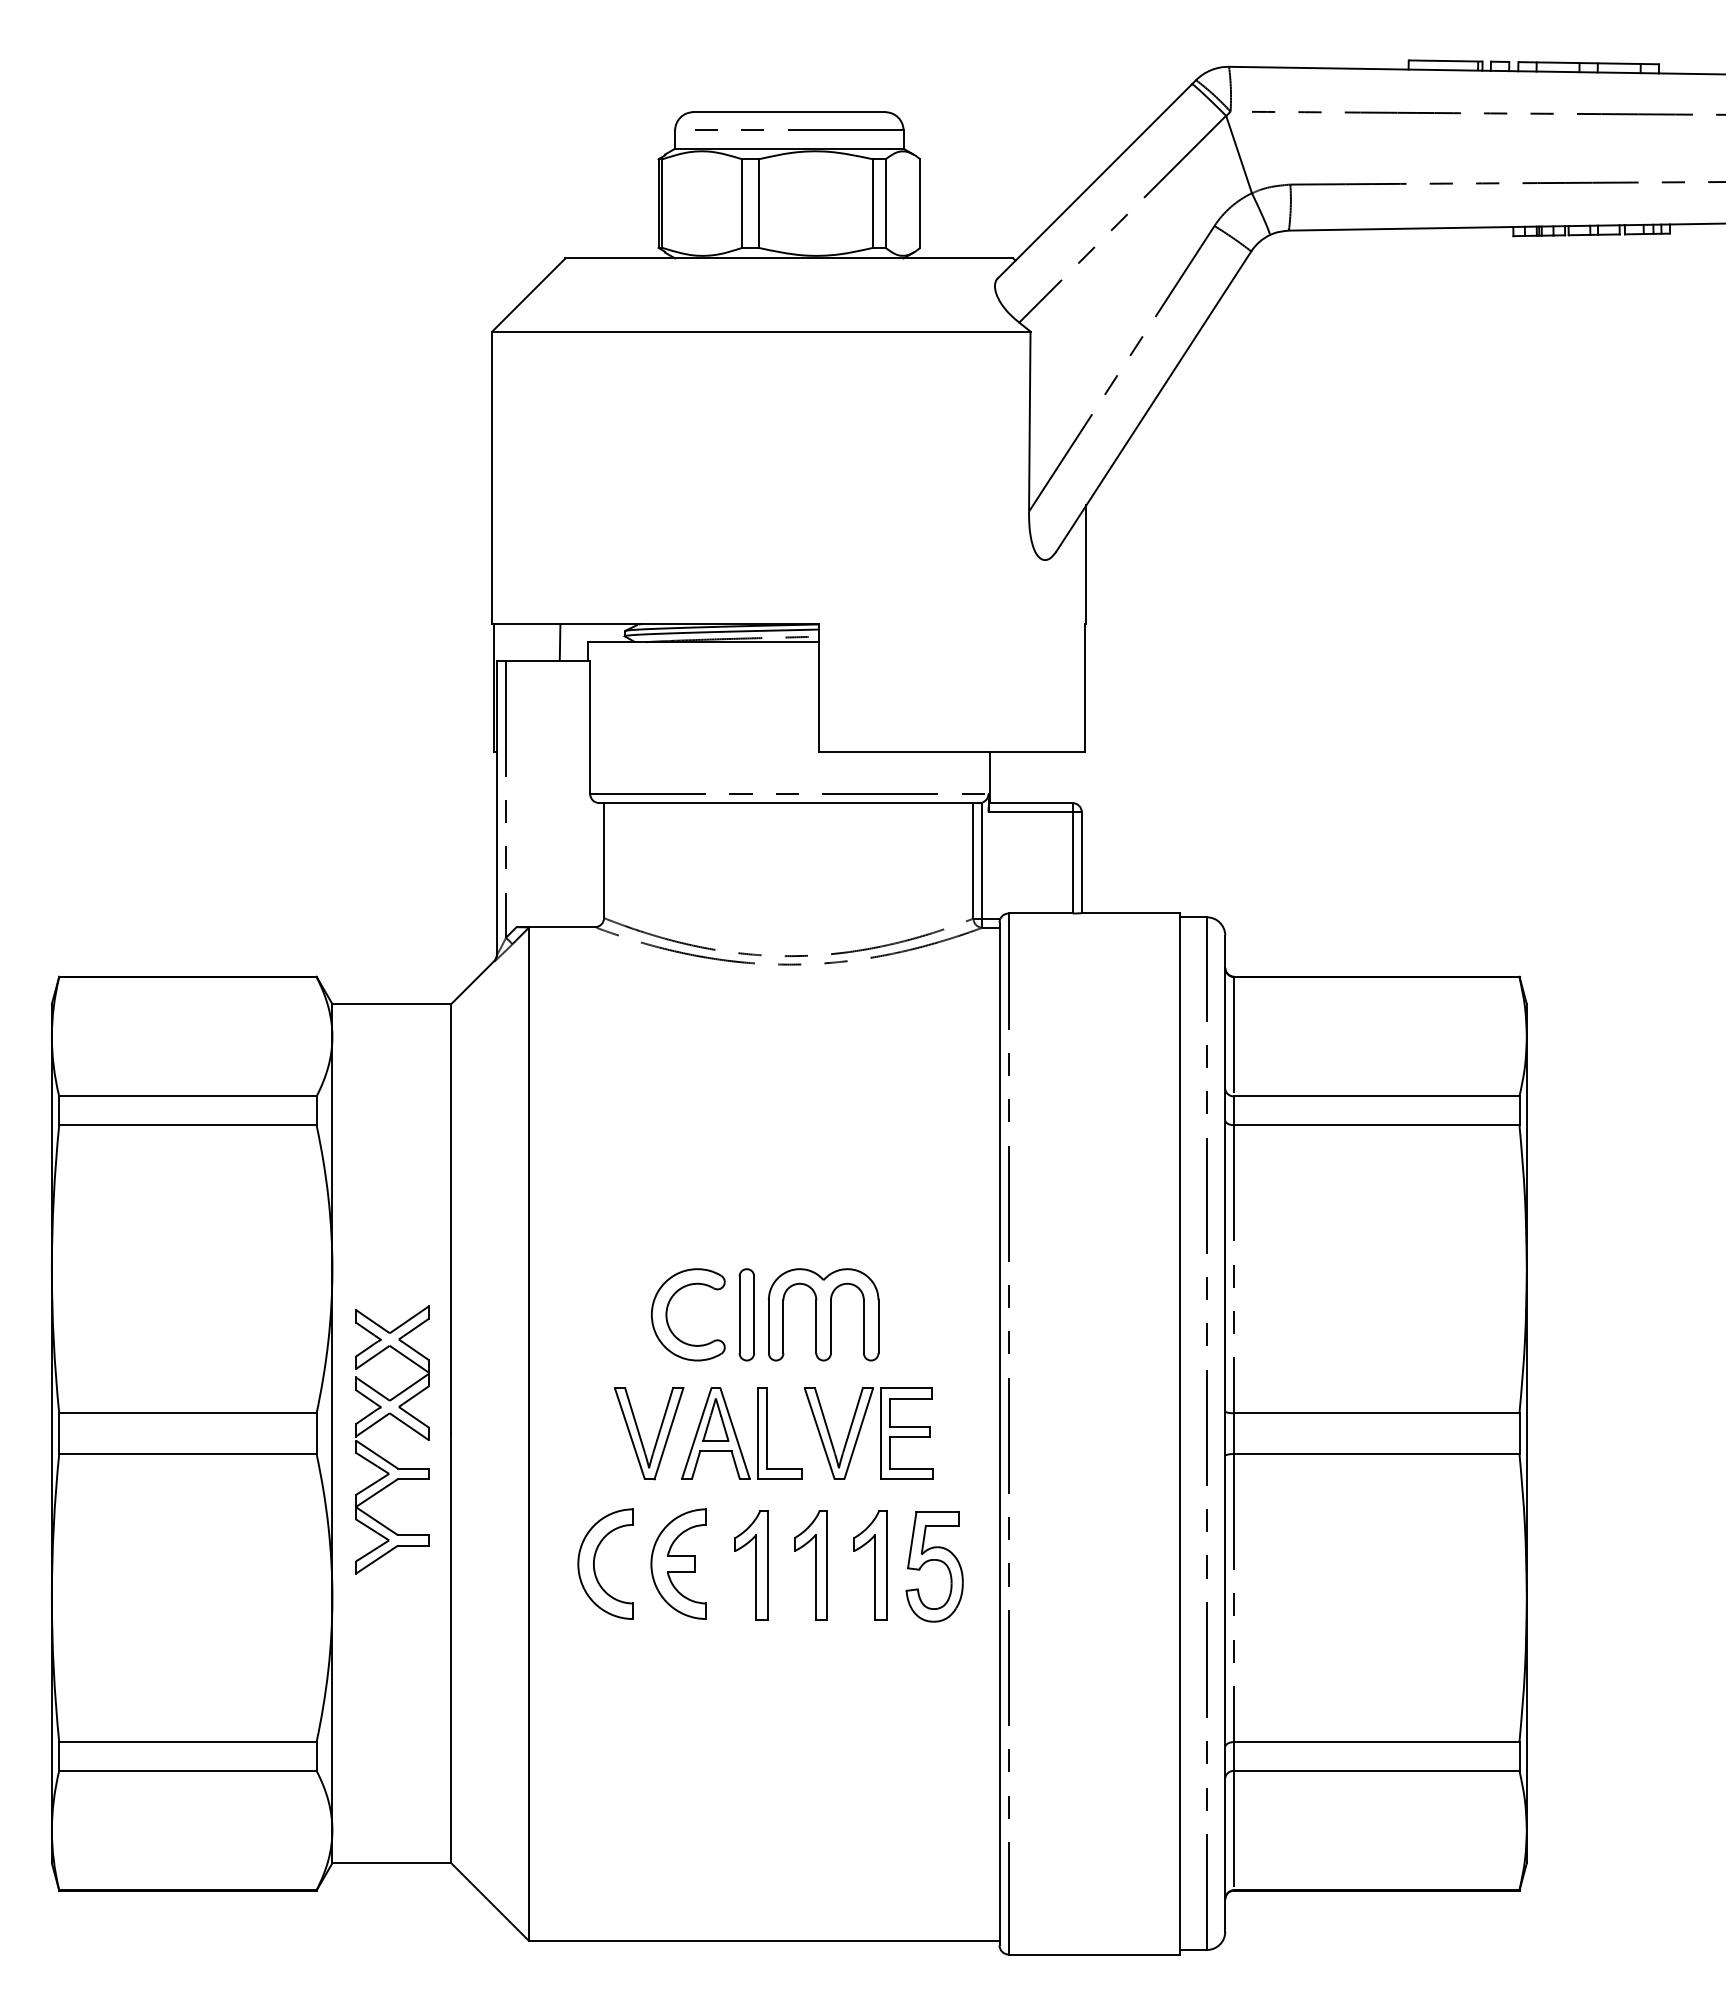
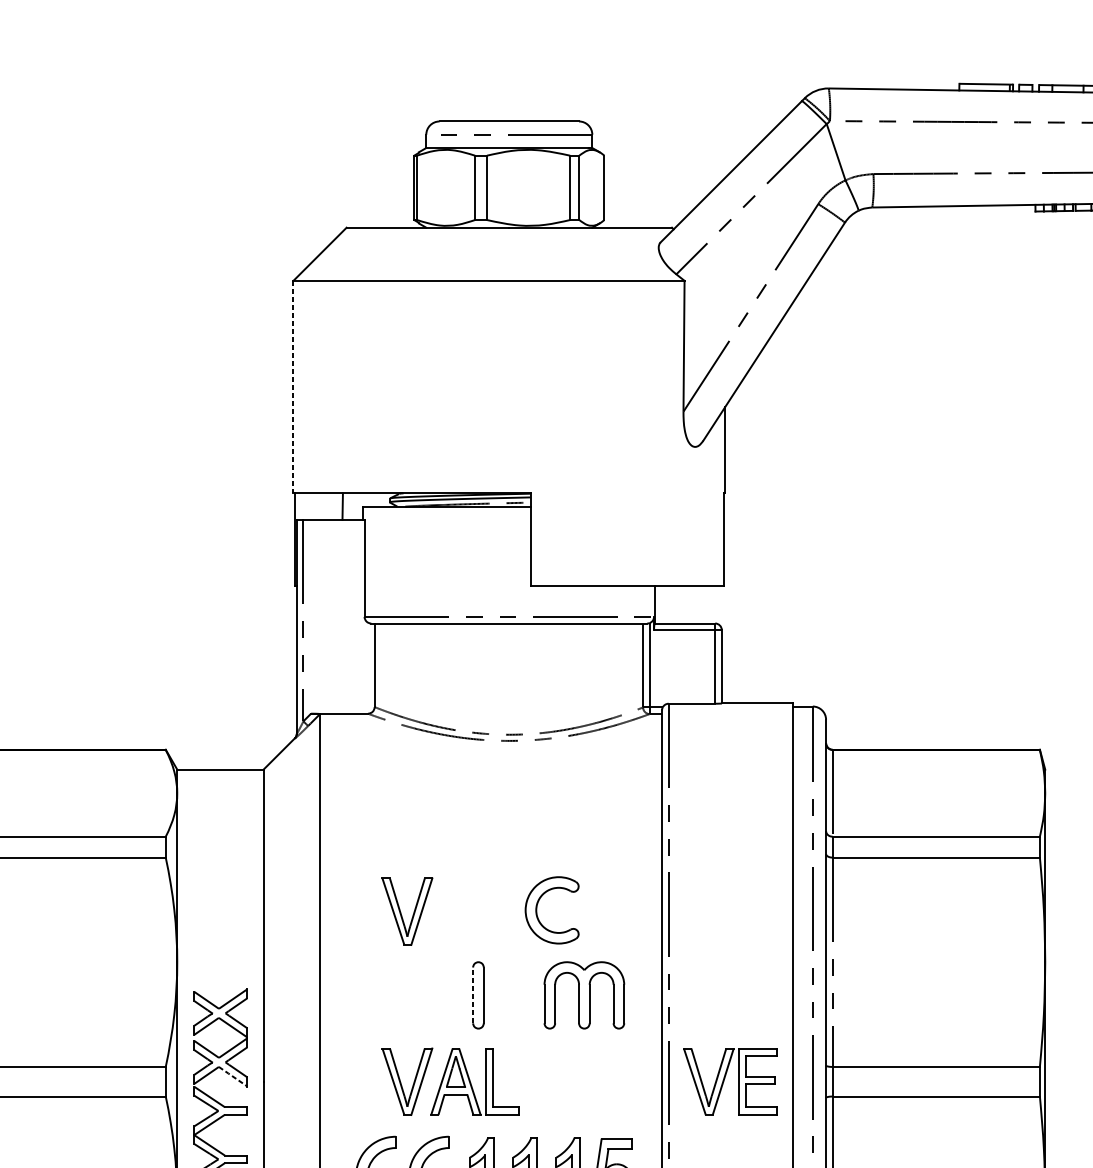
line: (492, 478) -> (293, 387), solid -> dashed
part: (657, 1201) -> (413, 913), added
part: (667, 1314) -> (537, 910), moved
line: (739, 1314) -> (473, 995), solid -> dashed
part: (823, 1314) -> (584, 995), moved
line: (409, 1426) -> (233, 1076), solid -> dashed
part: (860, 1432) -> (724, 1080), moved

